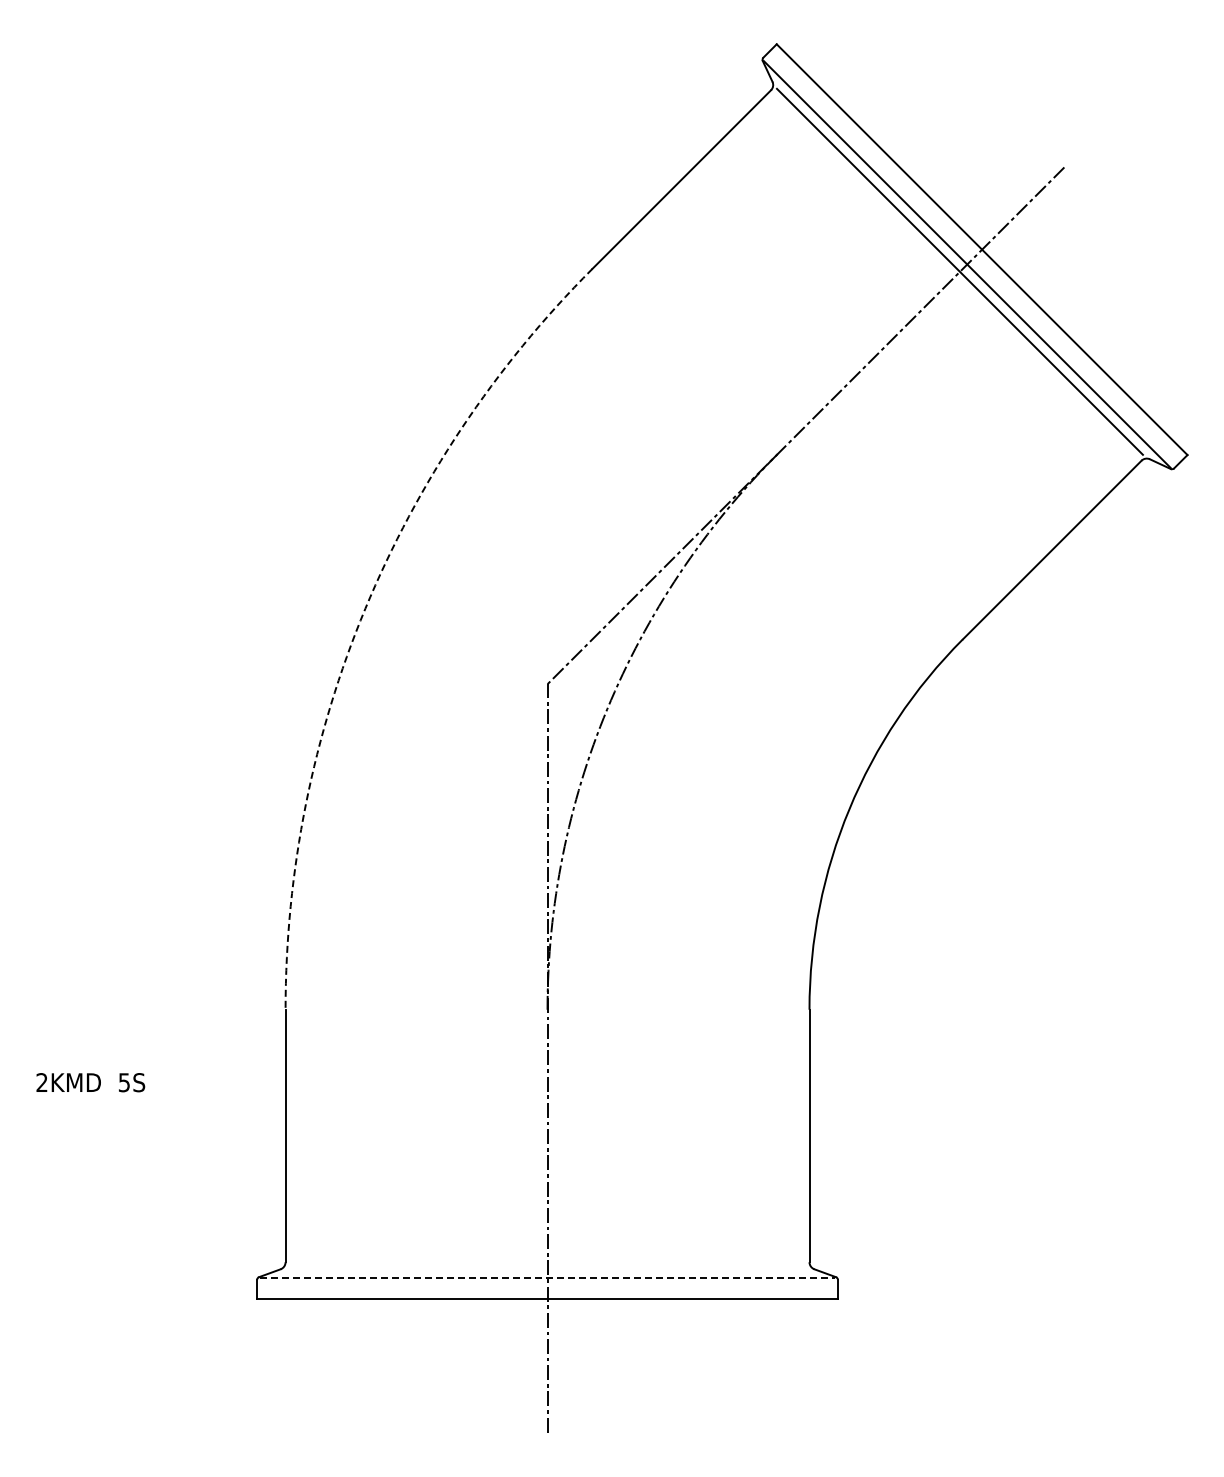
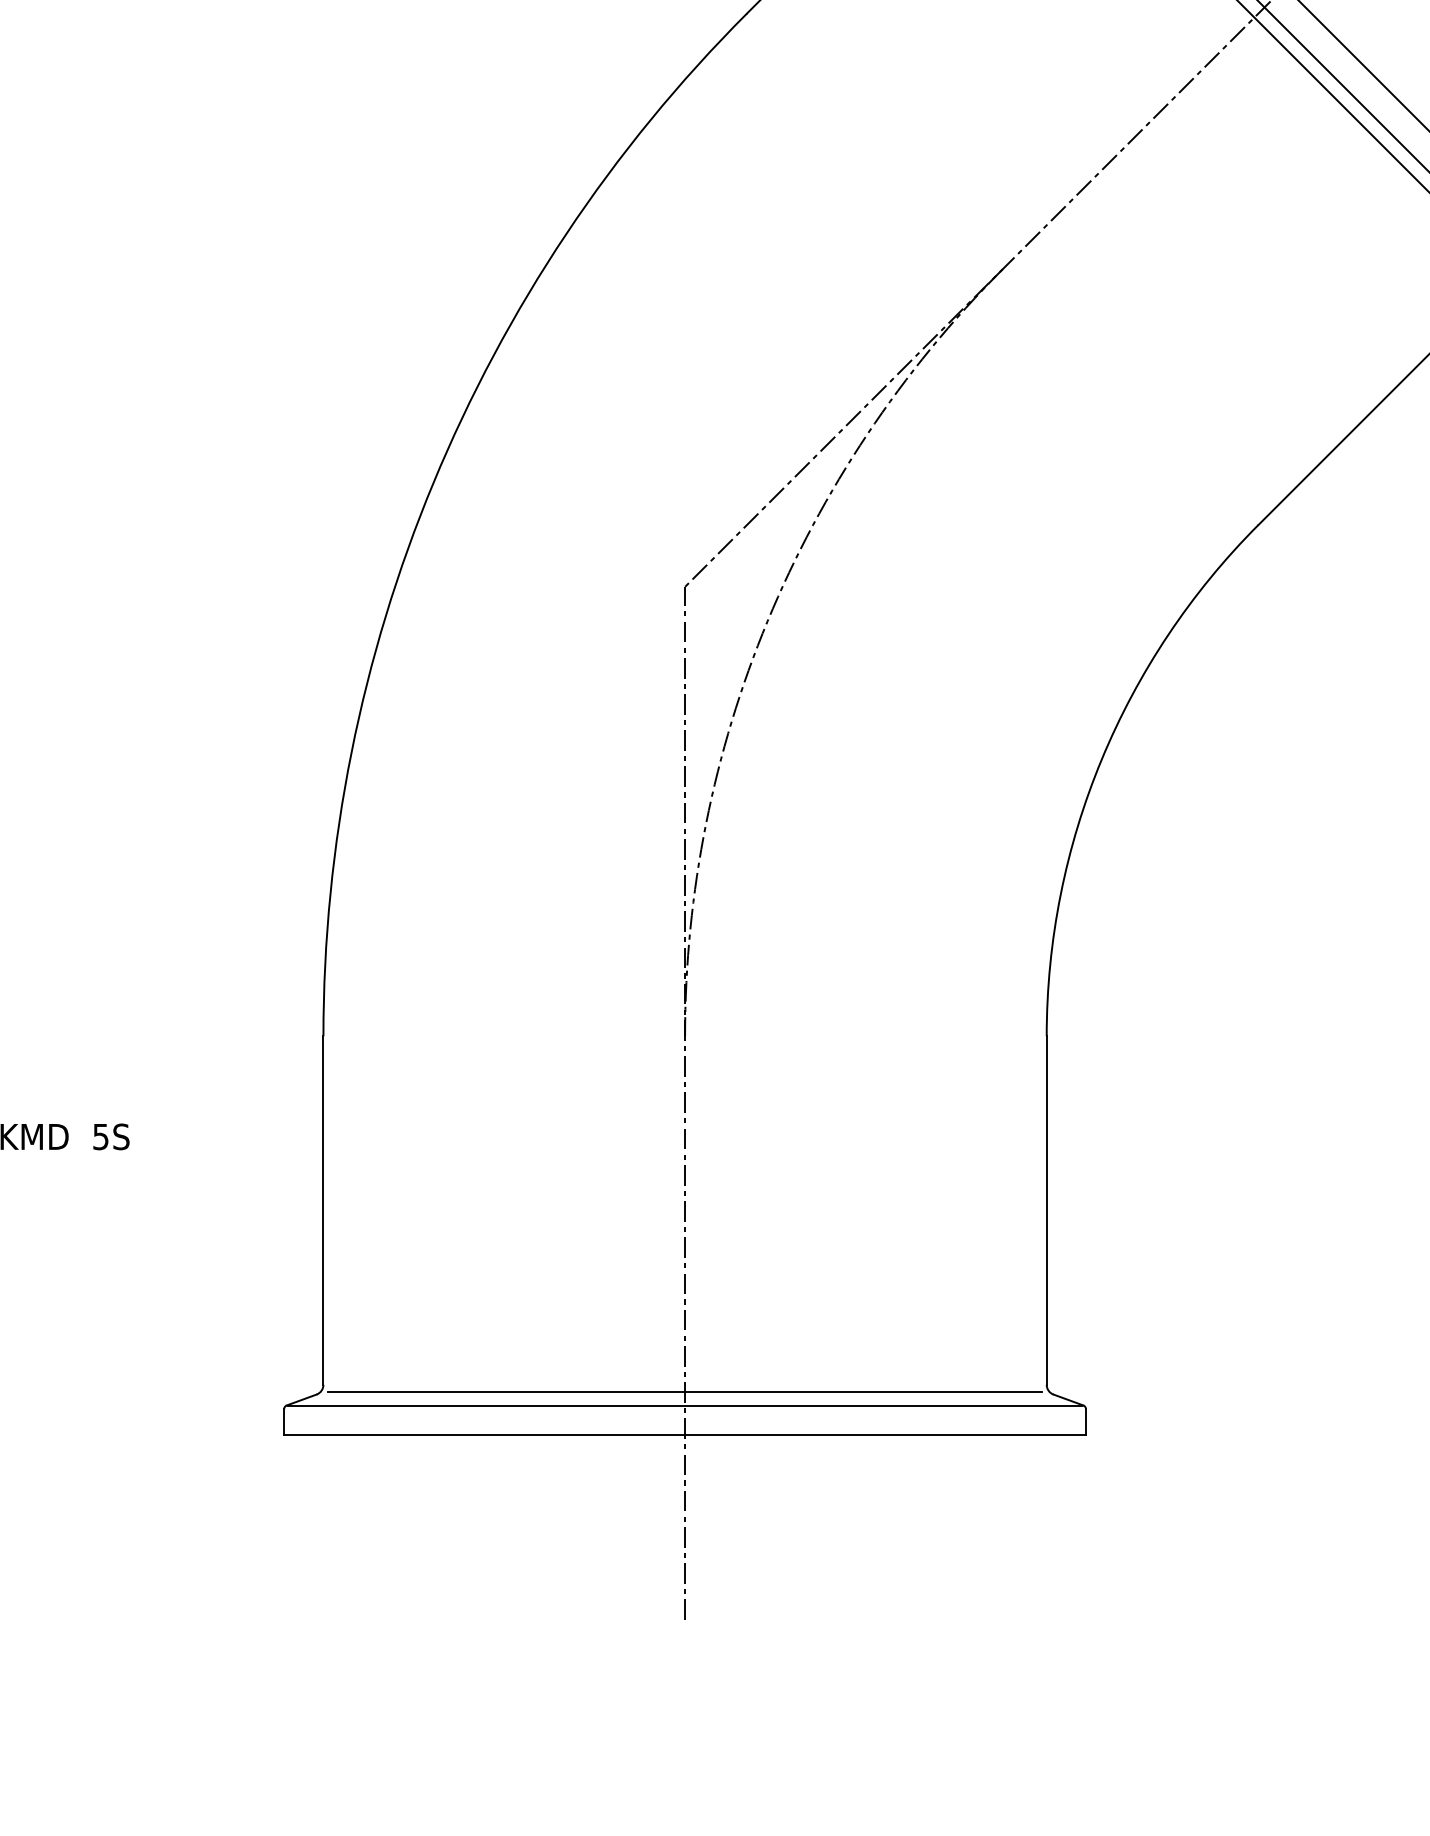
arc: (365, 608) -> (433, 482), dashed -> solid
line: (547, 1267) -> (685, 1392), added
line: (548, 1277) -> (686, 1405), dashed -> solid

